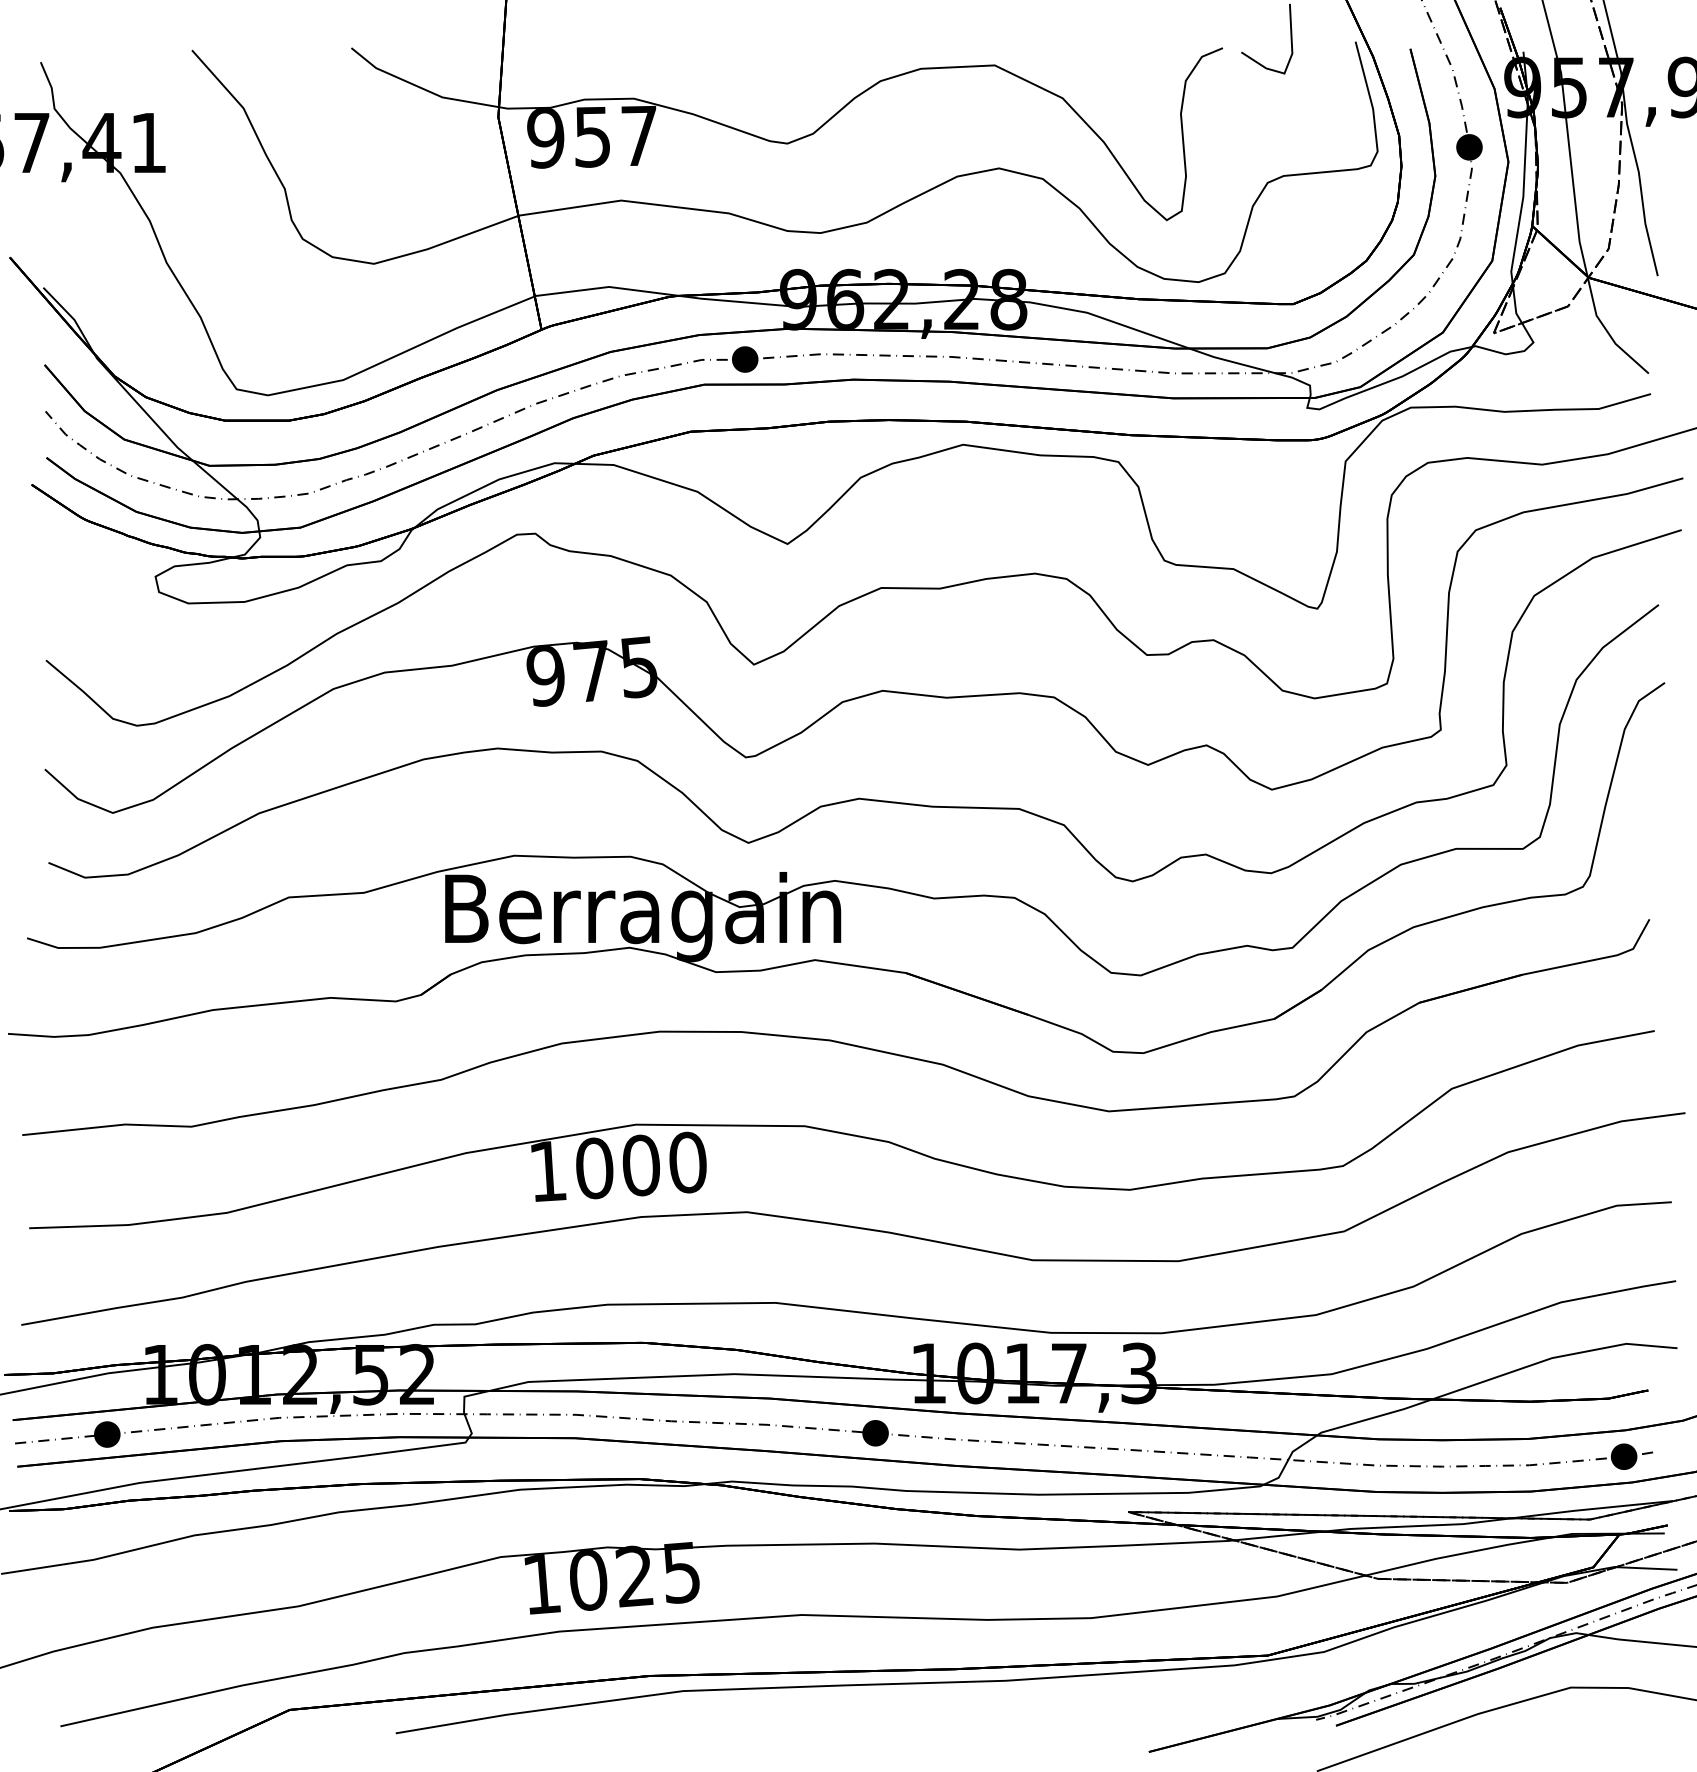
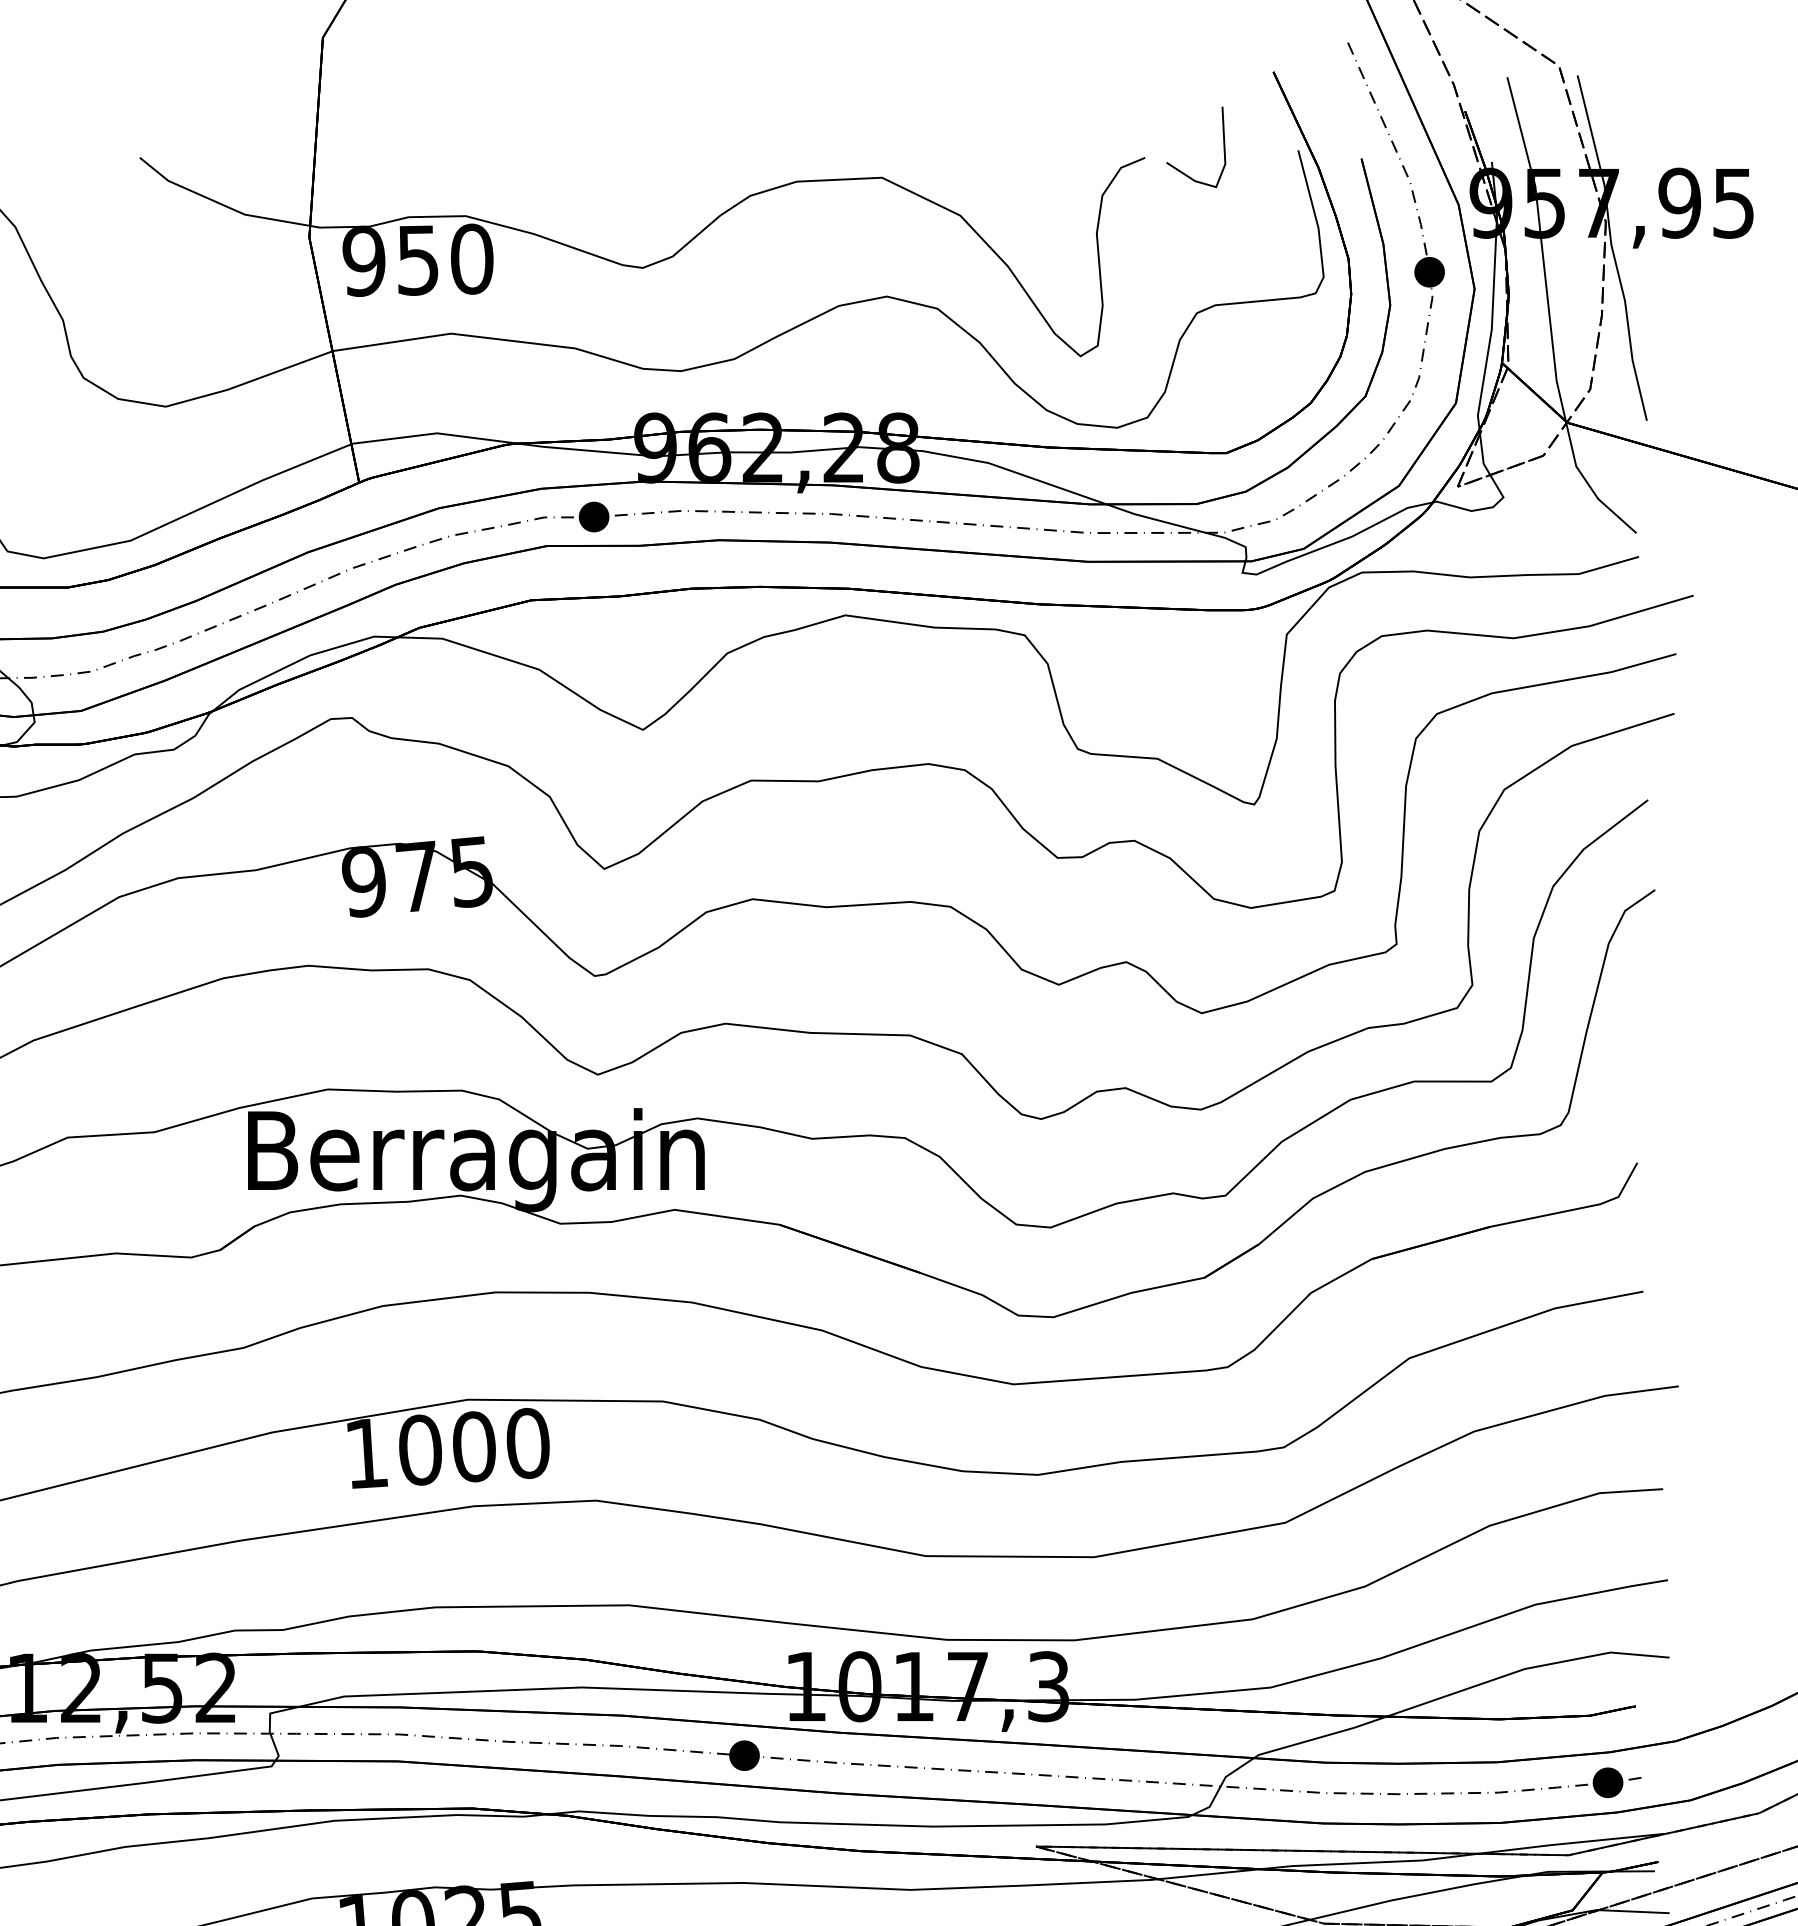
text: (639, 135) -> (472, 258), 957 -> 950

